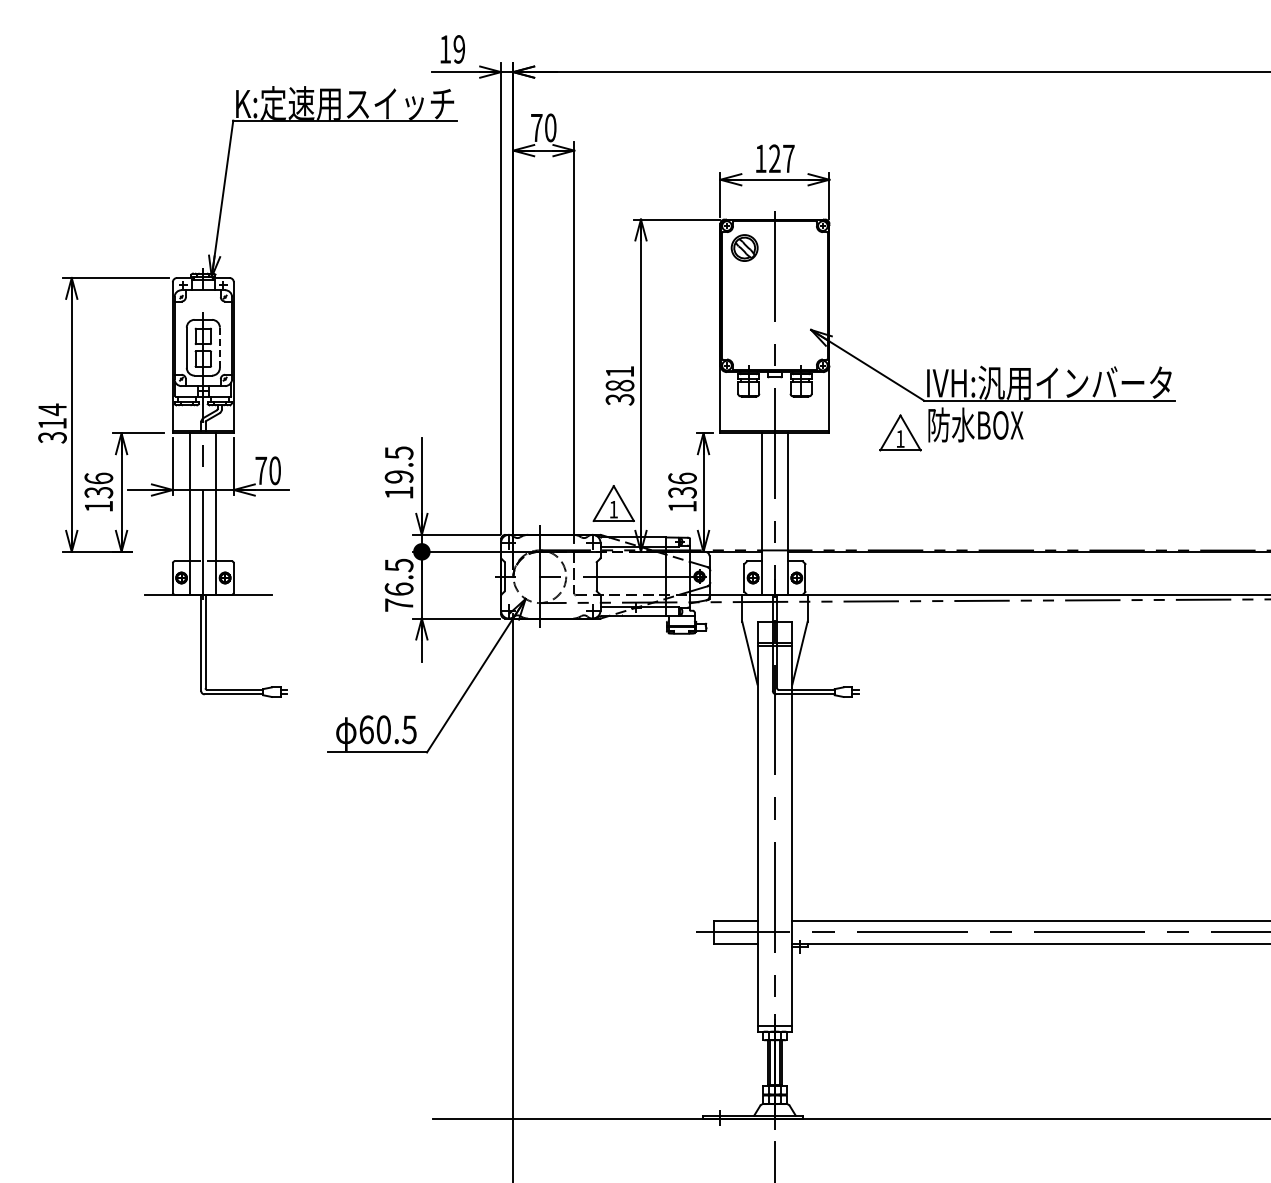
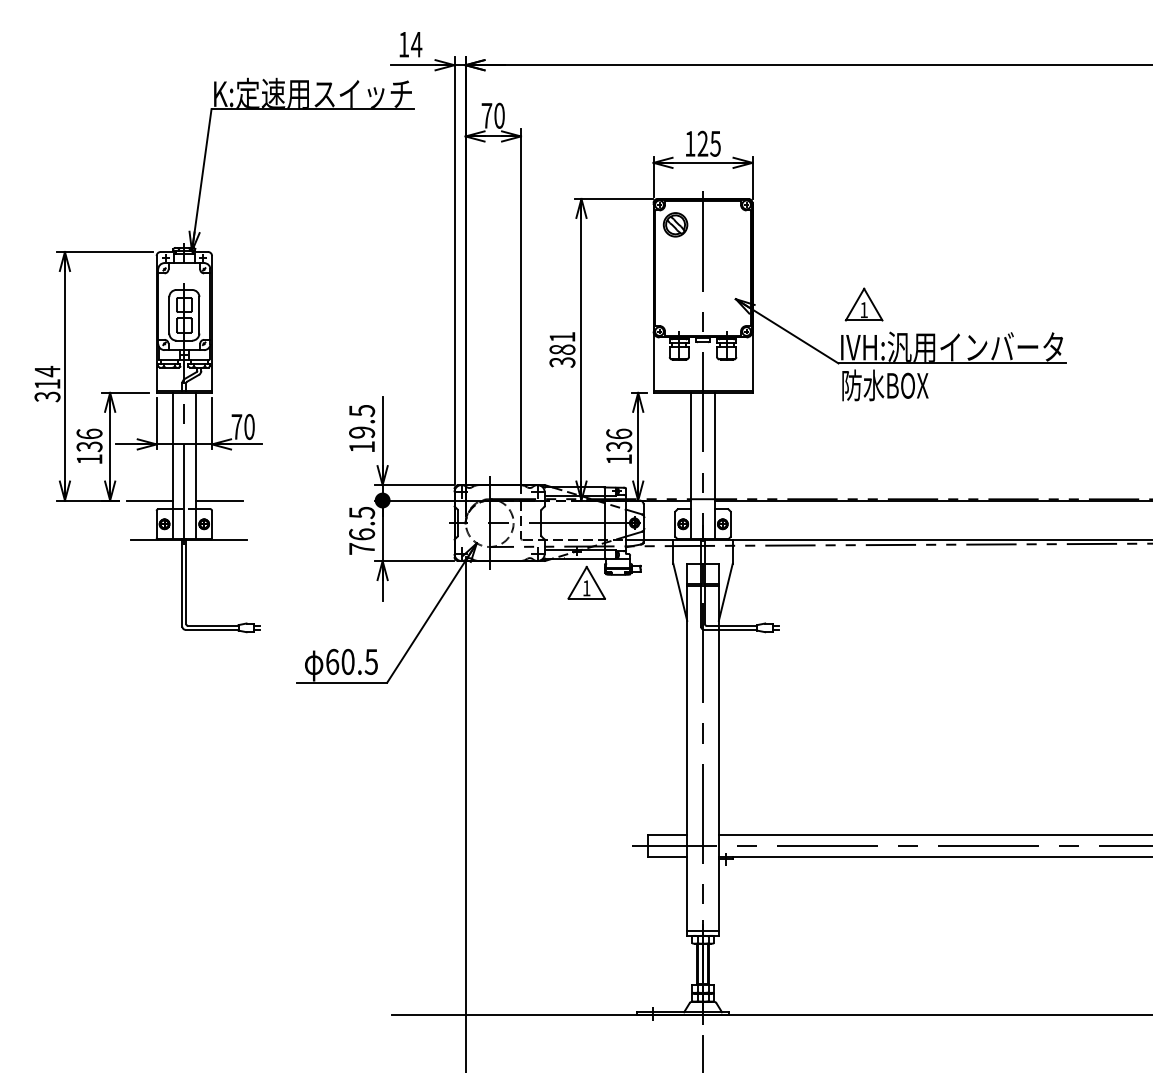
text: (459, 49) -> (416, 44), 19 -> 14
text: (788, 158) -> (715, 143), 127 -> 125
line: (219, 347) -> (199, 315), dashed -> solid
part: (900, 432) -> (864, 304), moved
part: (613, 503) -> (586, 582), moved
line: (165, 551) -> (150, 500), added
line: (241, 551) -> (218, 500), added

